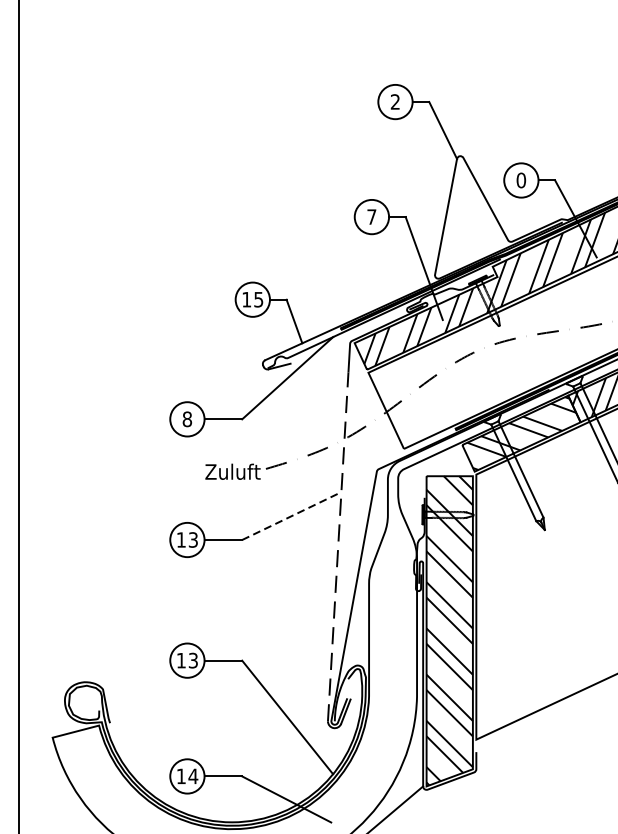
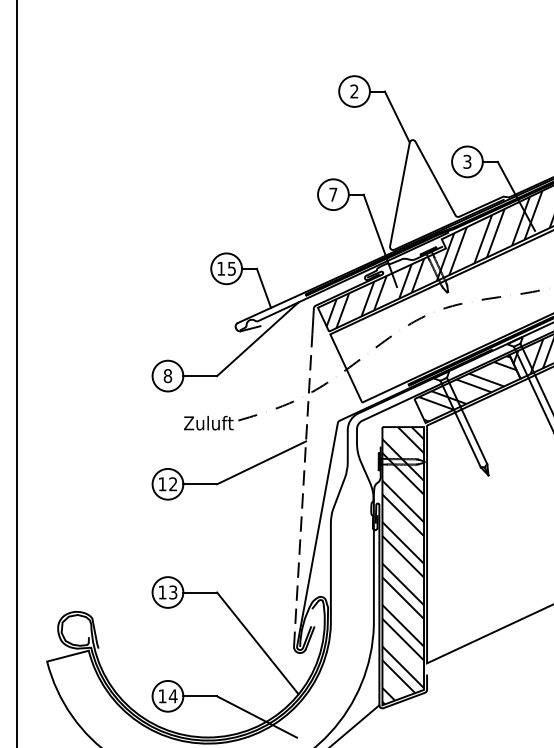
text: (521, 180) -> (467, 161), 0 -> 3
line: (292, 515) -> (262, 462), dashed -> solid
text: (193, 540) -> (173, 484), 13 -> 12

